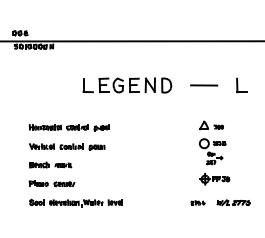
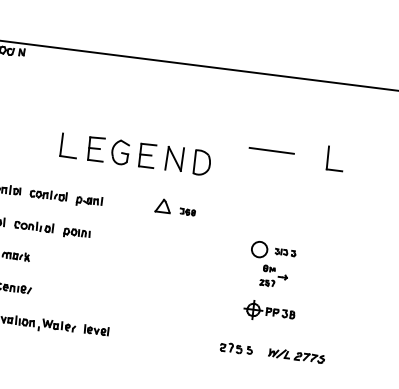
part: (127, 85) -> (135, 154), moved
part: (211, 125) -> (175, 207), moved
part: (197, 202) -> (235, 347), size x1.4

